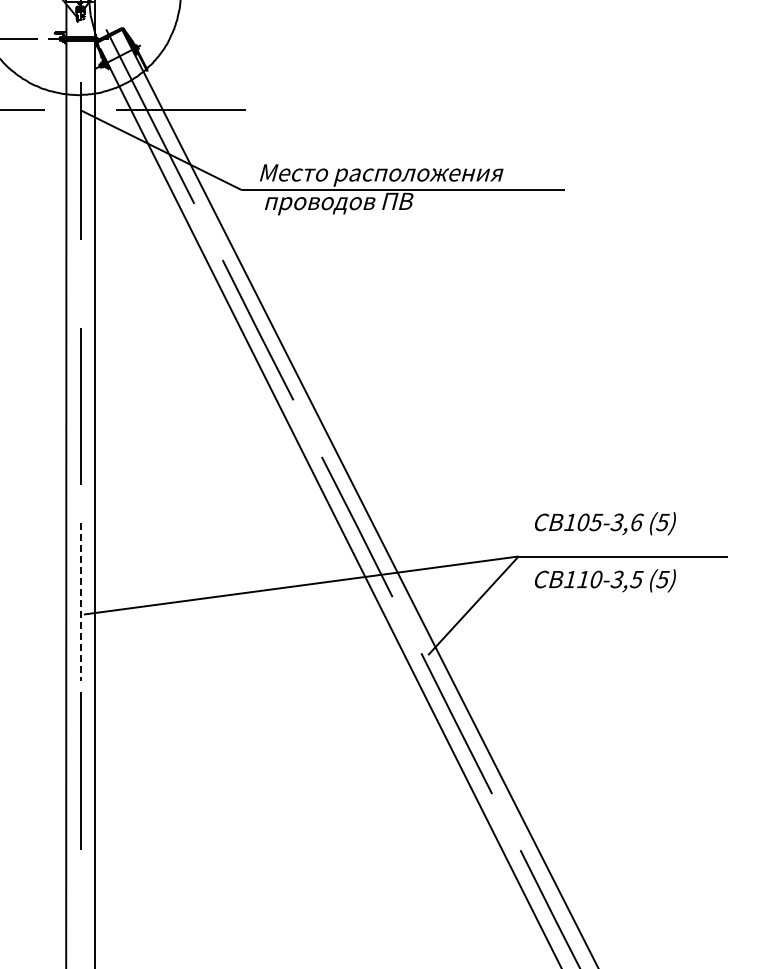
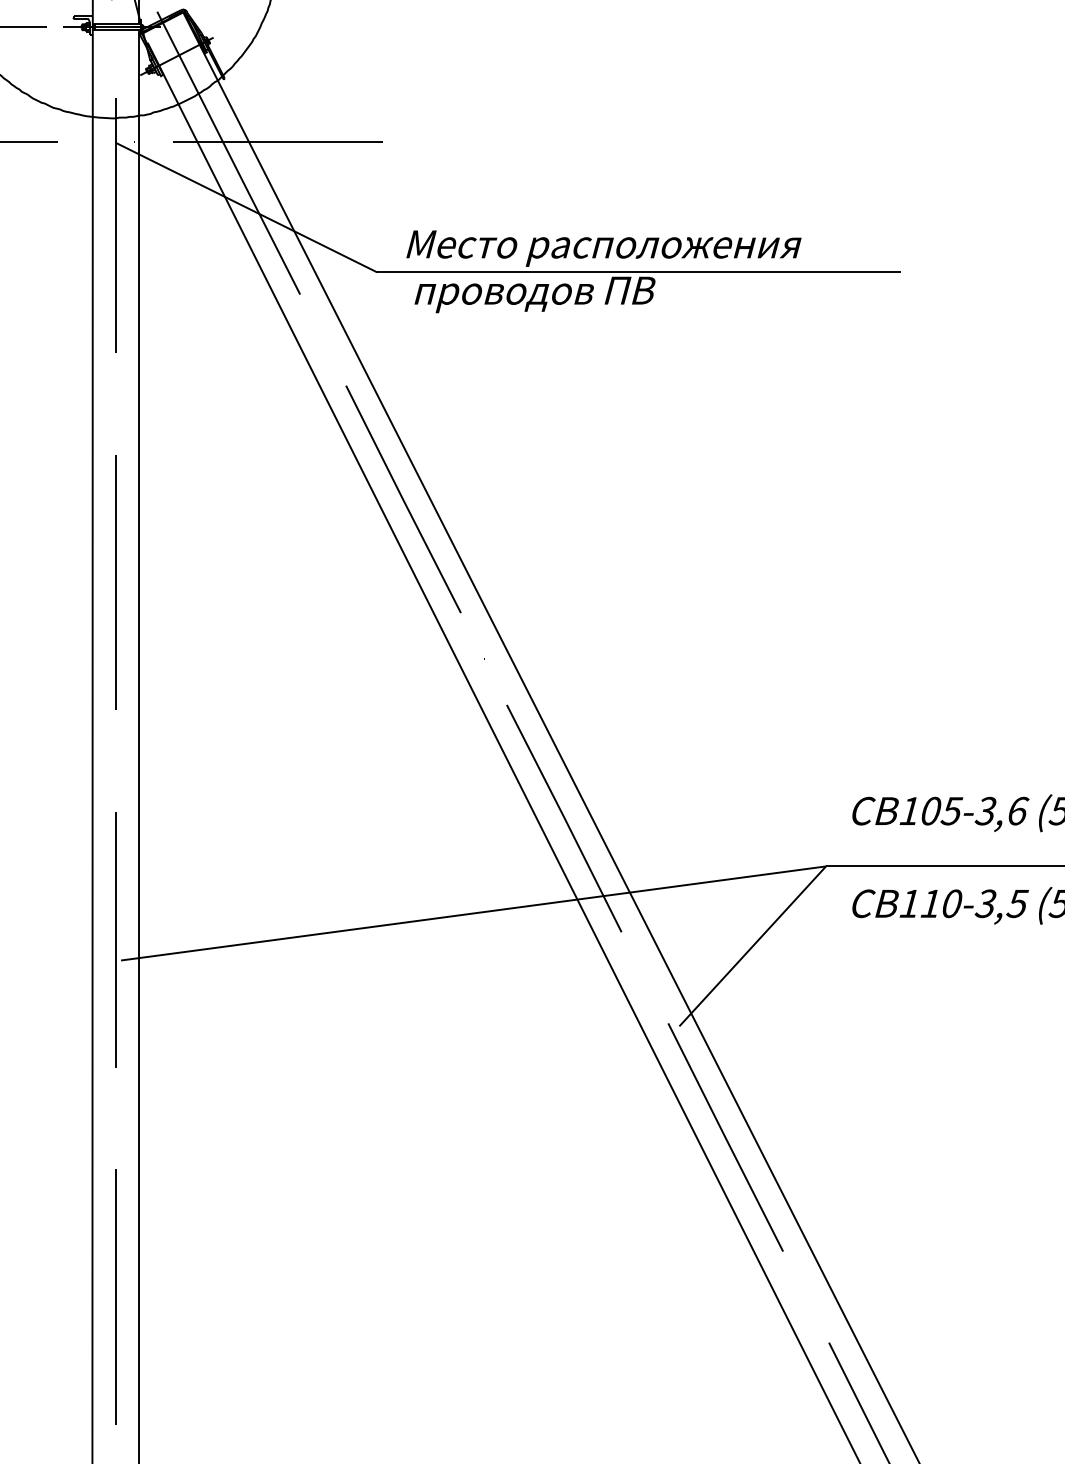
line: (80, 406) -> (115, 582), moved
line: (80, 601) -> (115, 939), dashed -> solid
line: (80, 770) -> (115, 1296), moved

